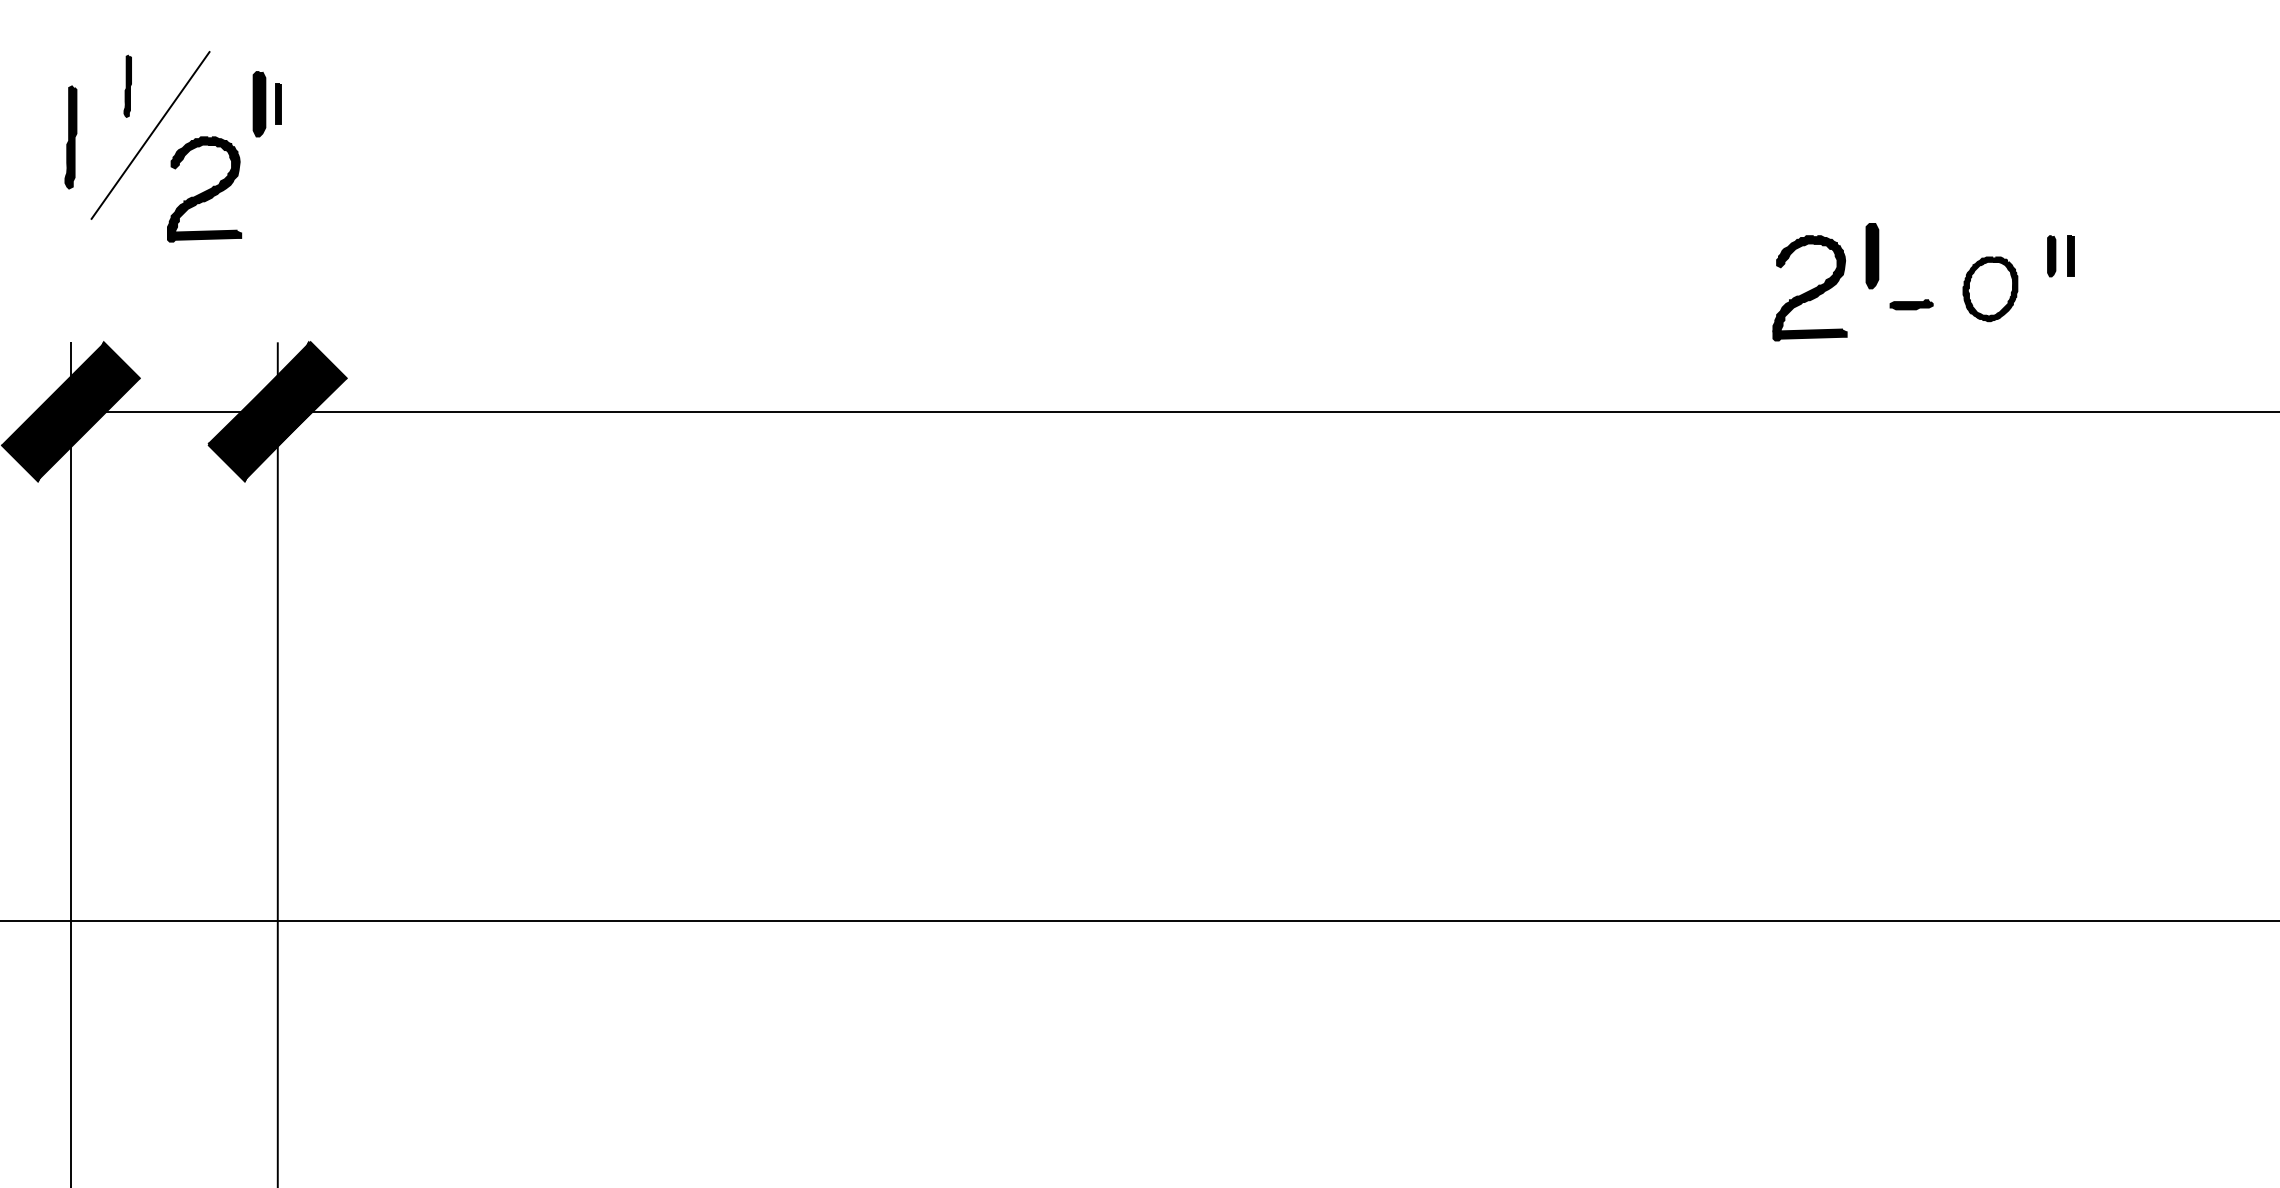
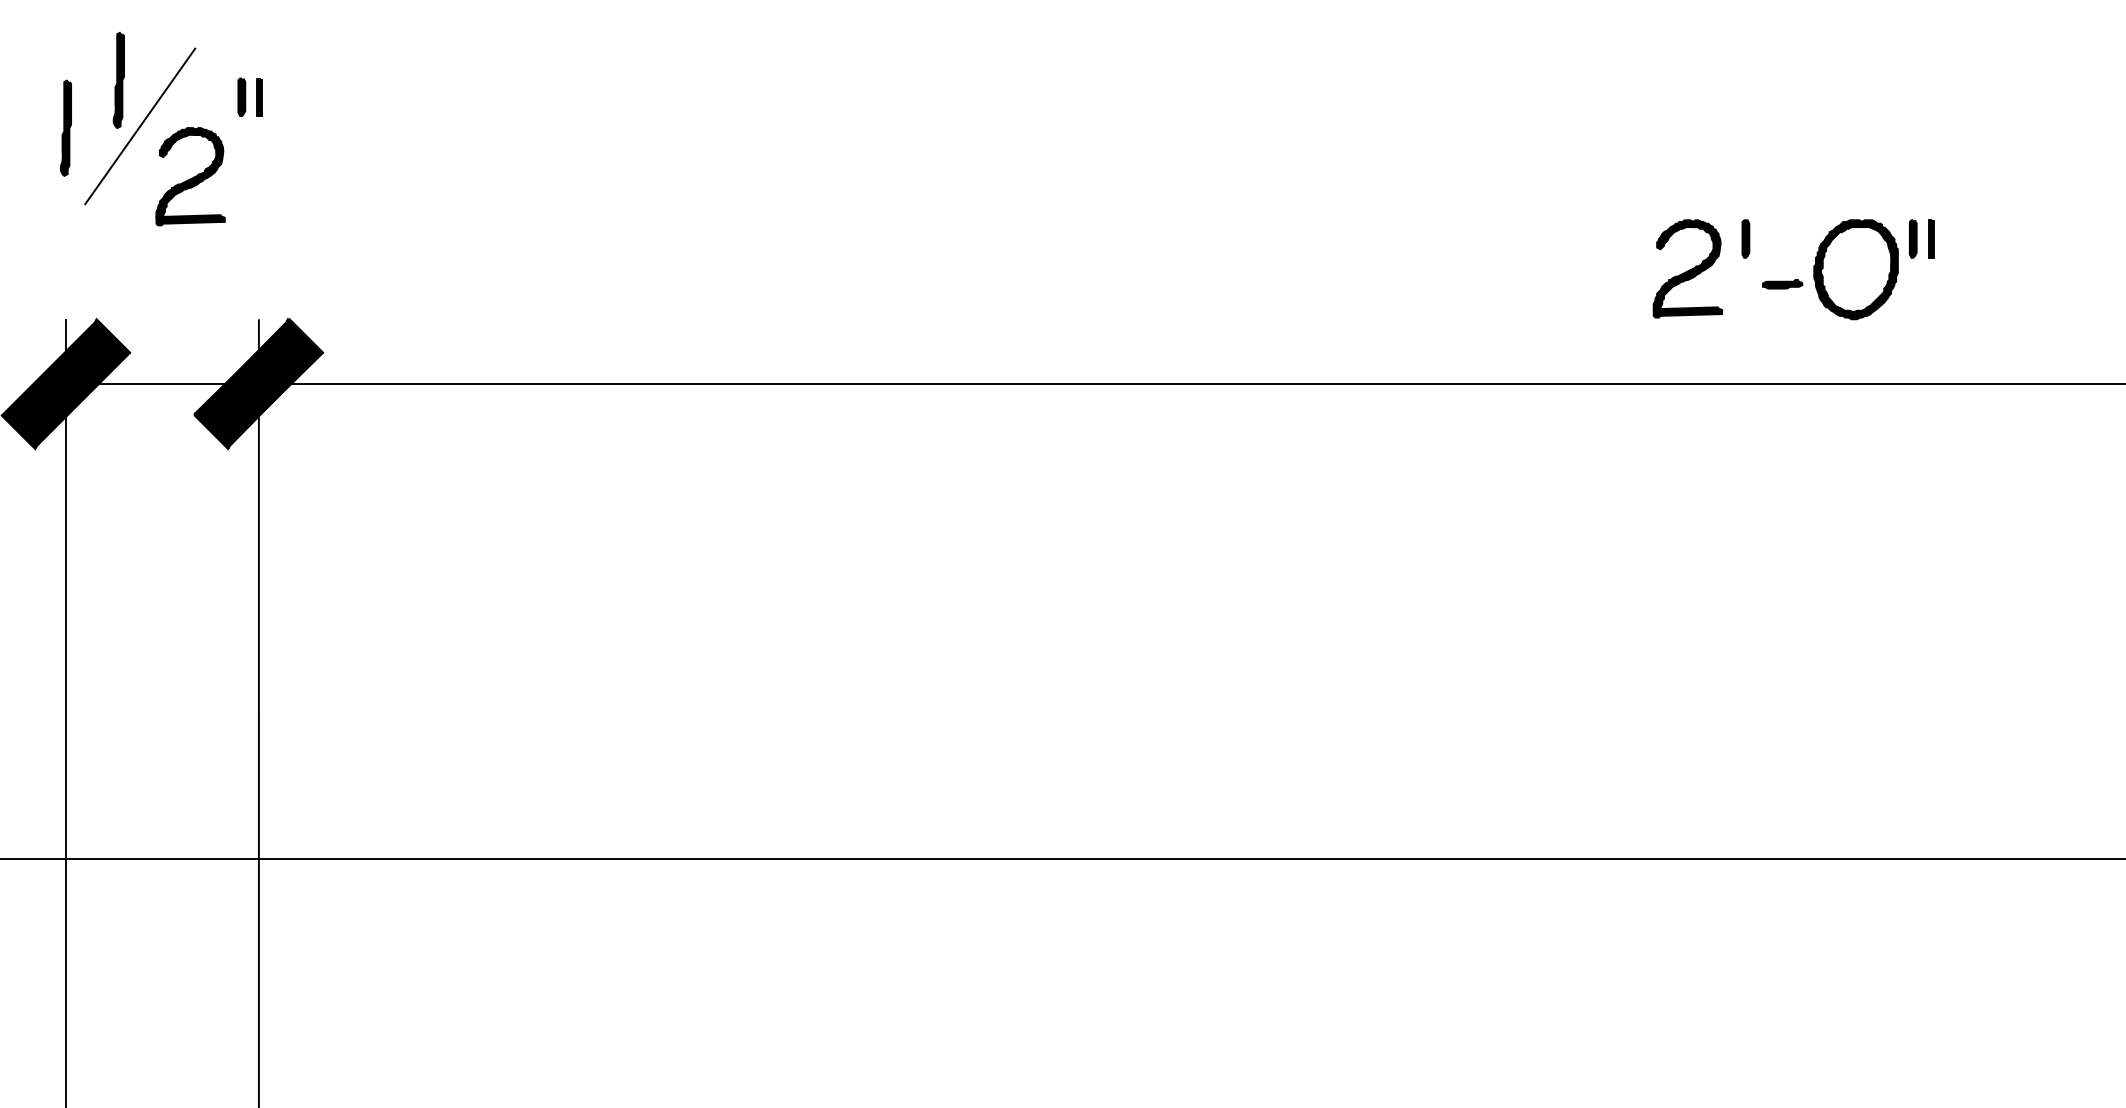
part: (127, 86) -> (118, 80), size x1.67
part: (259, 104) -> (241, 97), size x0.62
part: (1871, 256) -> (1745, 239), size x0.62
part: (1990, 289) -> (1856, 270), size x1.67

